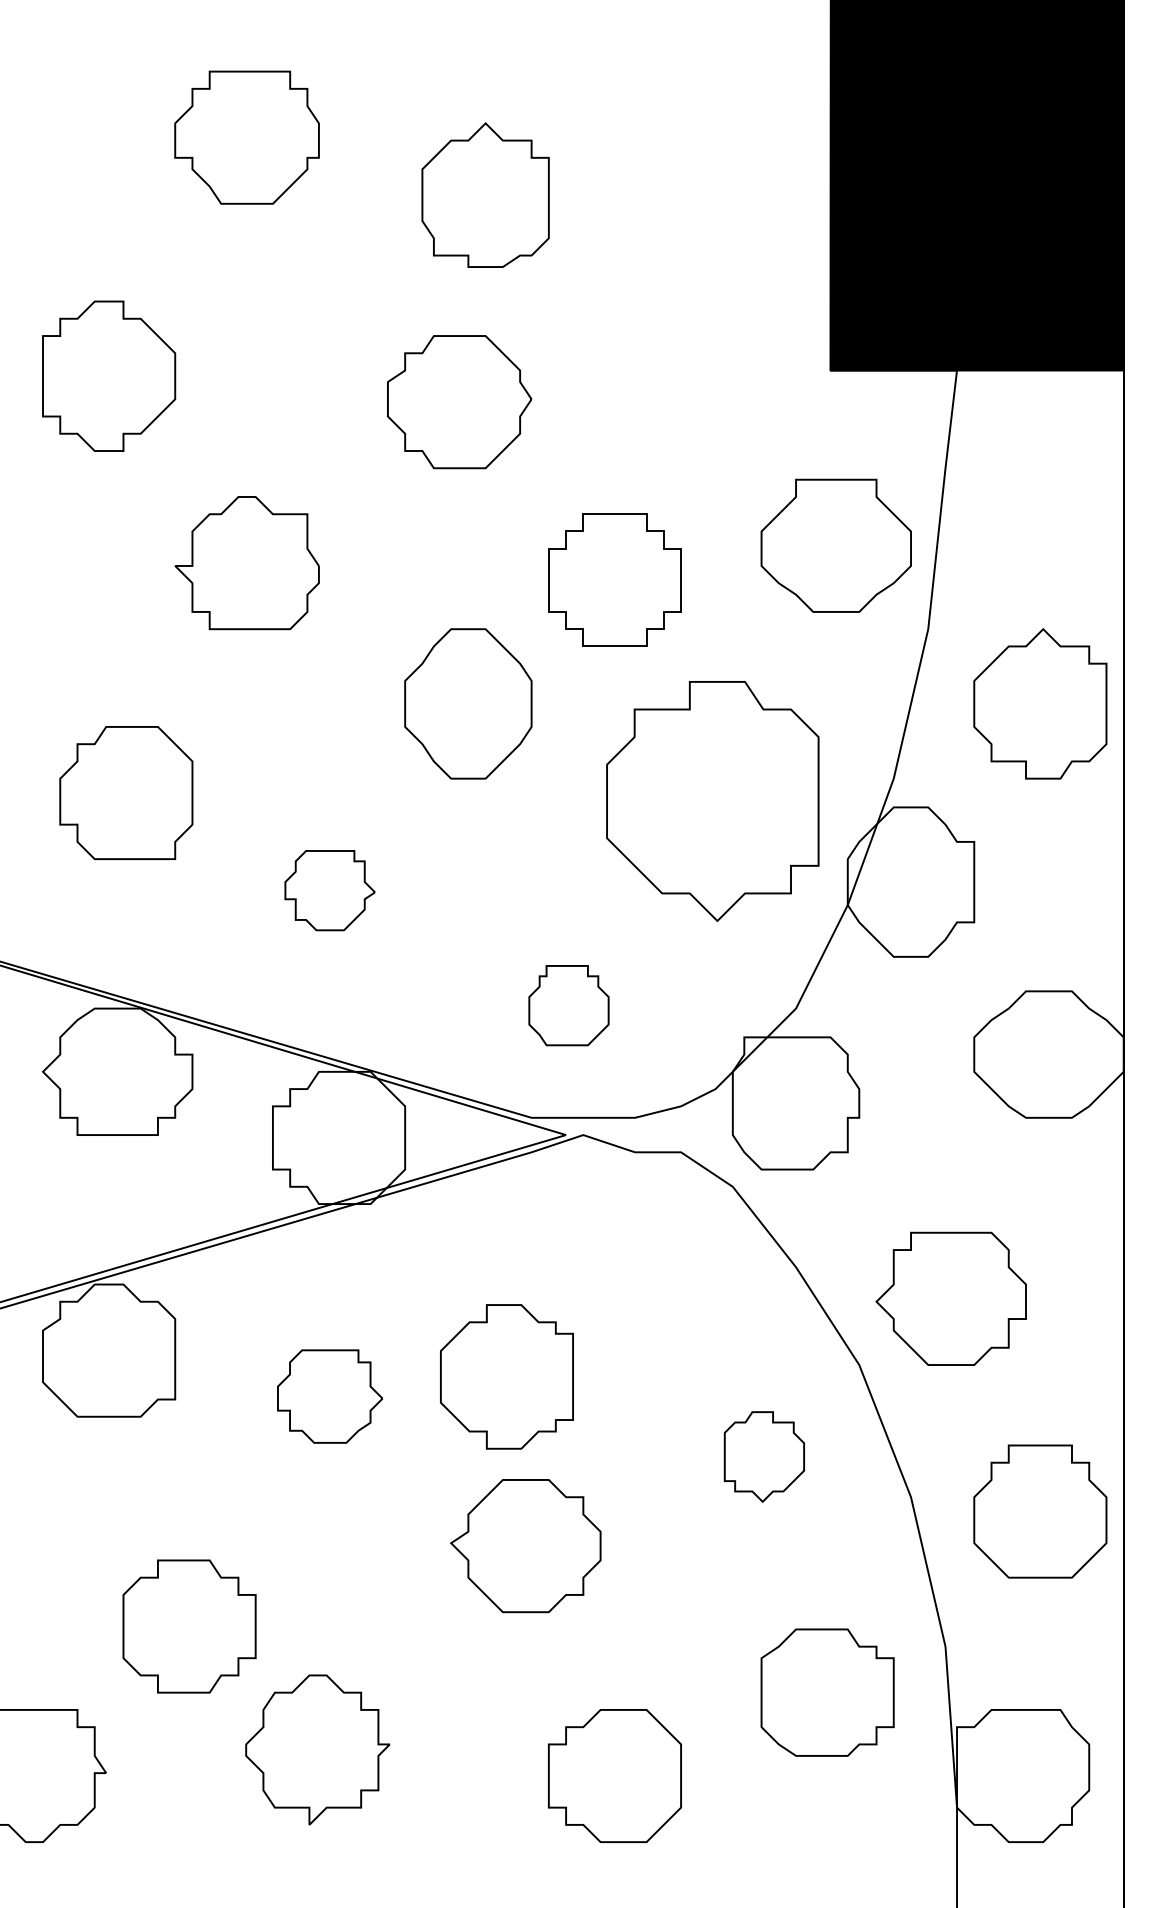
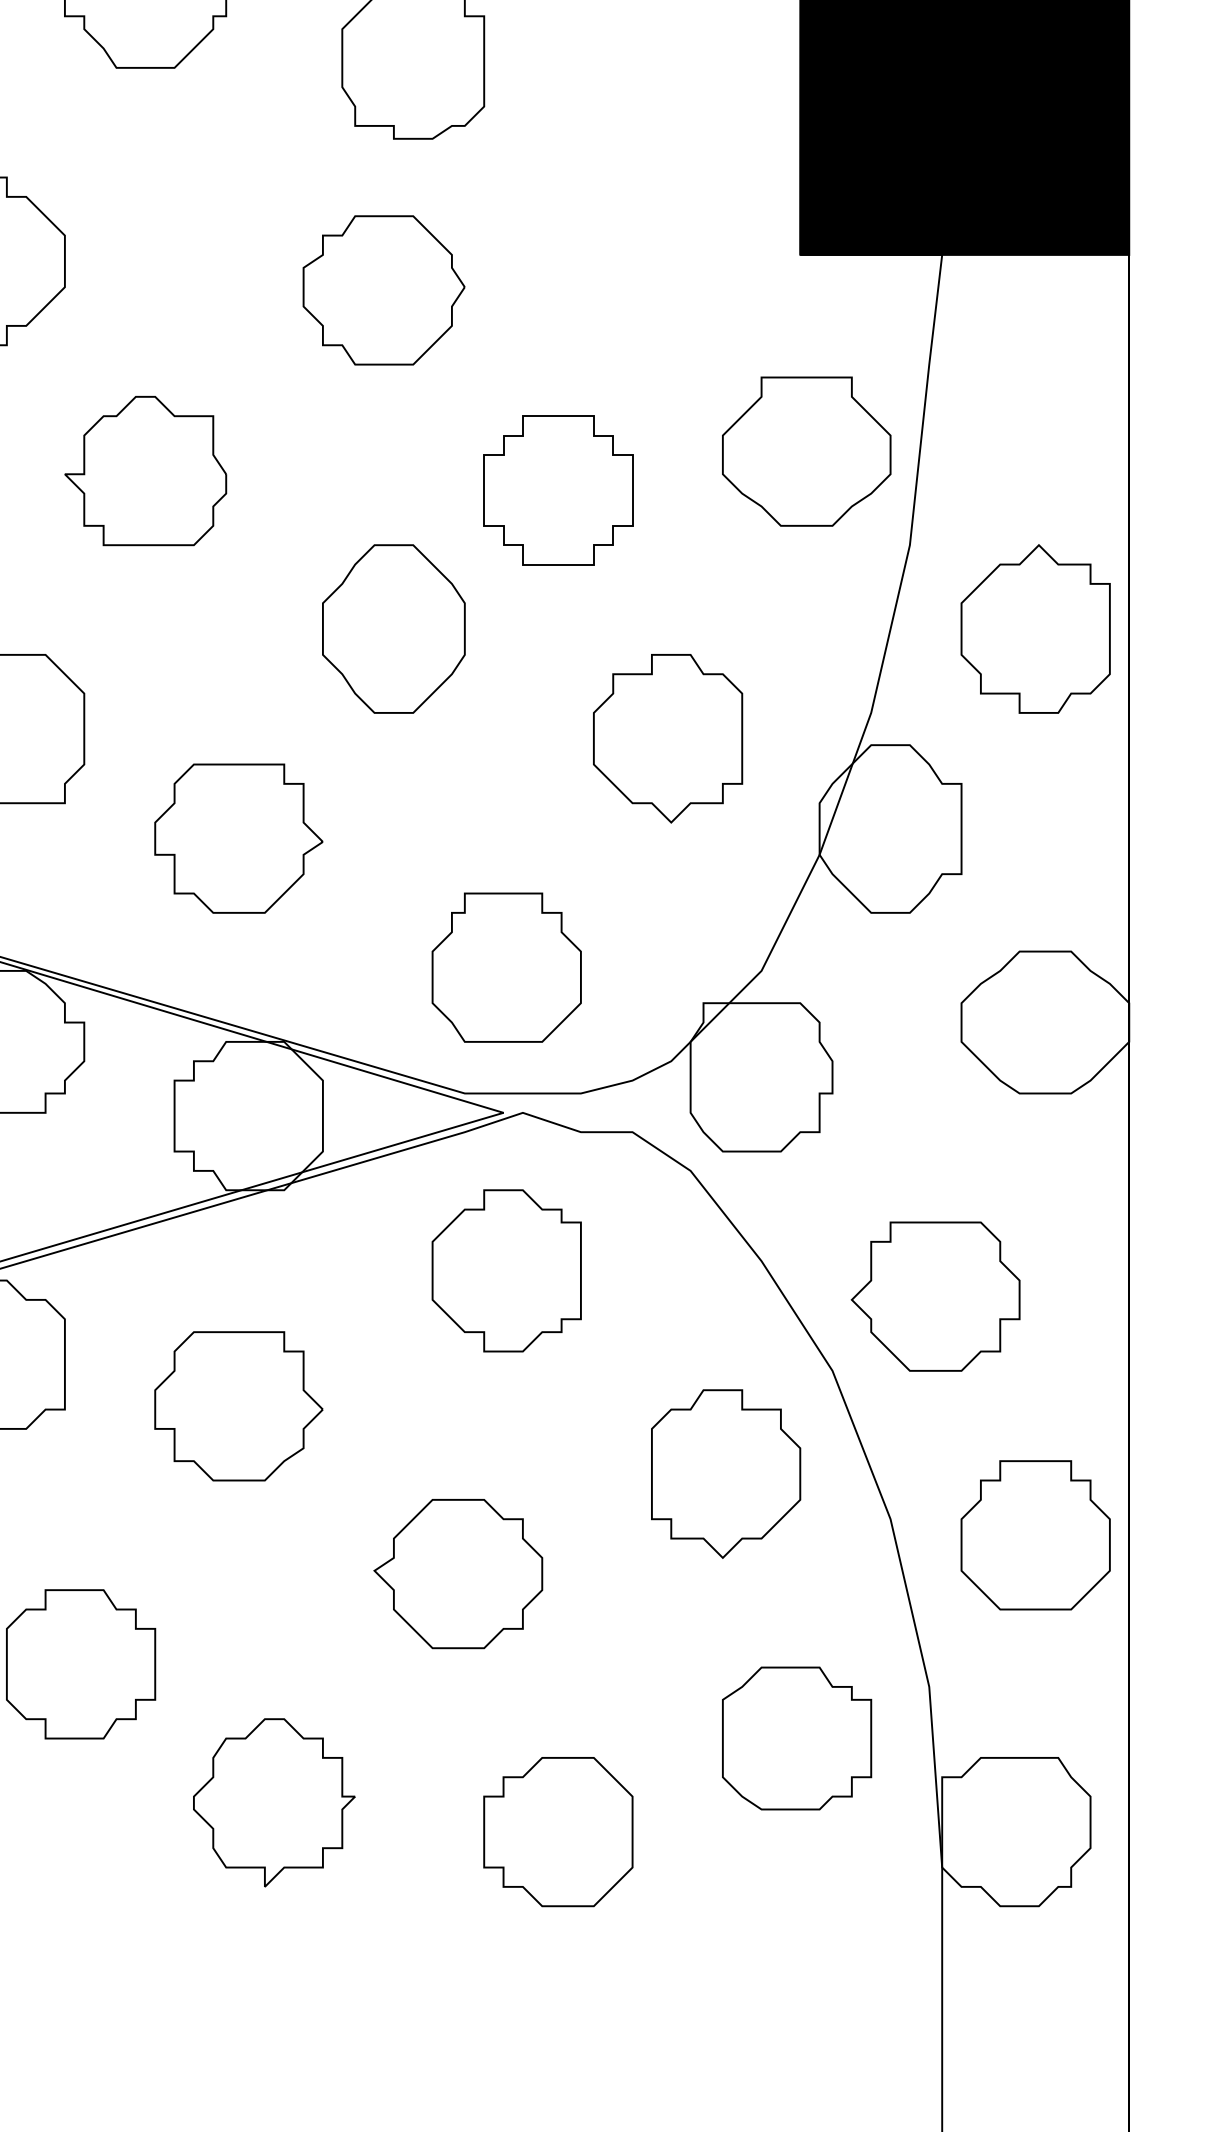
part: (712, 801) -> (667, 738), size x0.62
part: (329, 890) -> (238, 838), size x1.67
part: (568, 1005) -> (506, 967), size x1.67
part: (506, 1376) -> (506, 1270), moved
part: (329, 1396) -> (238, 1406), size x1.43
part: (764, 1456) -> (726, 1473), size x1.67
part: (317, 1749) -> (273, 1802), moved

